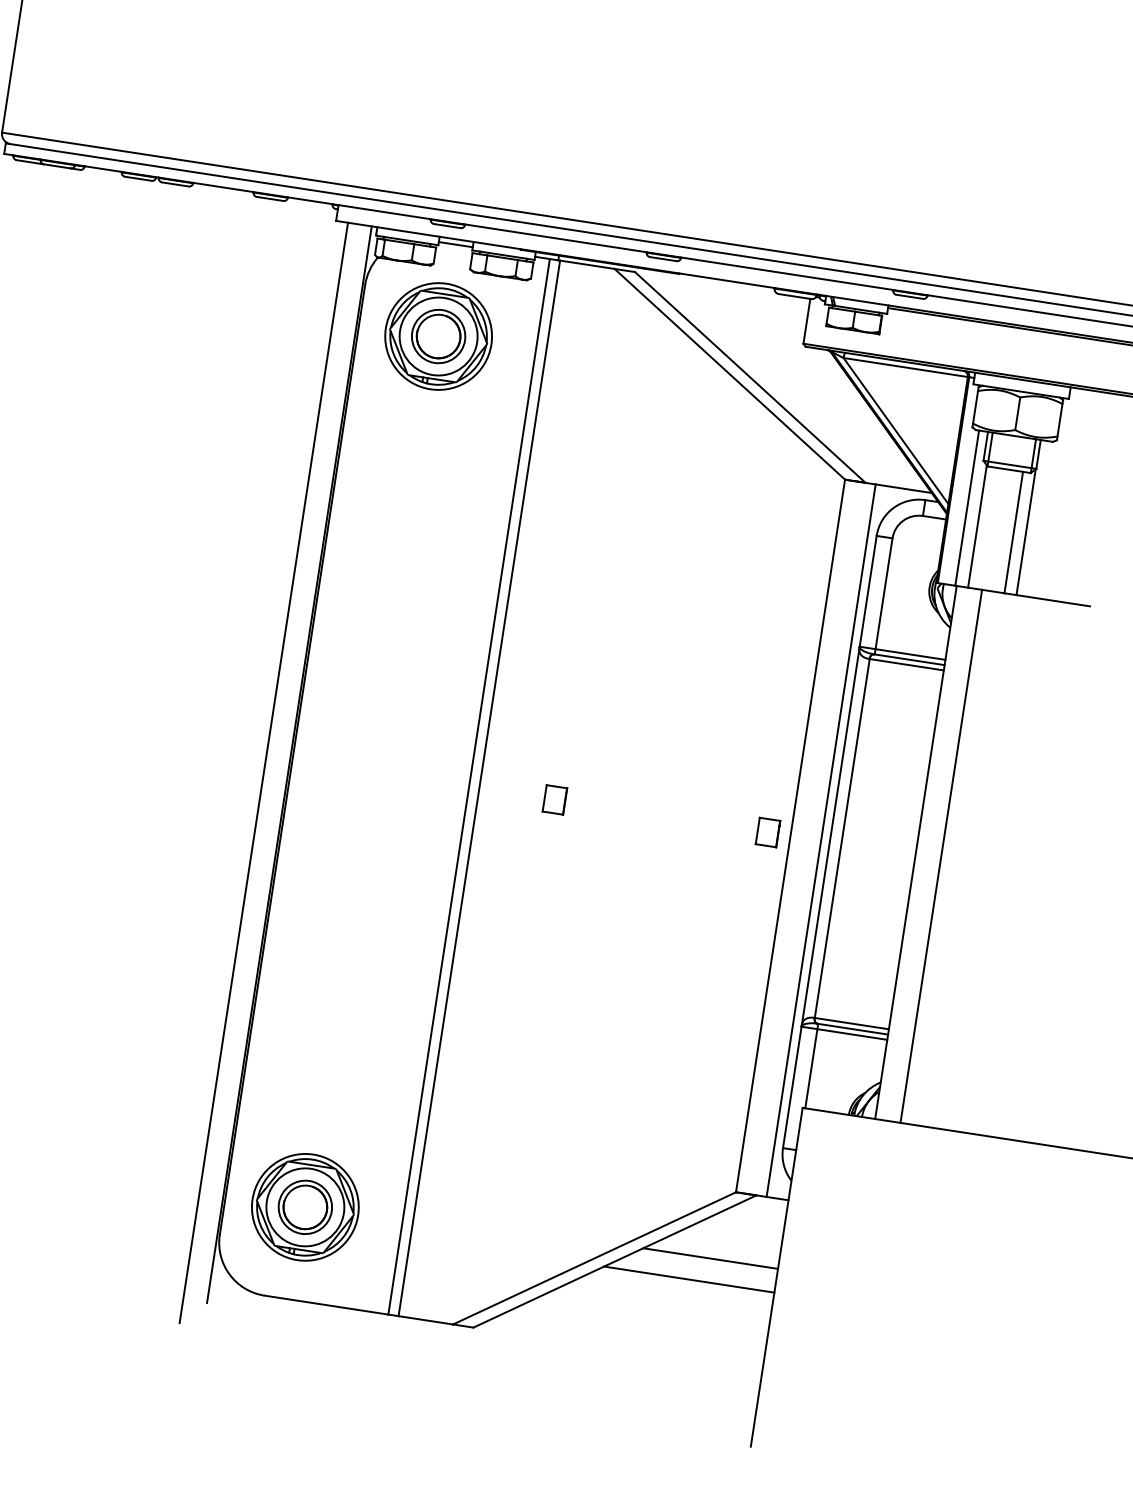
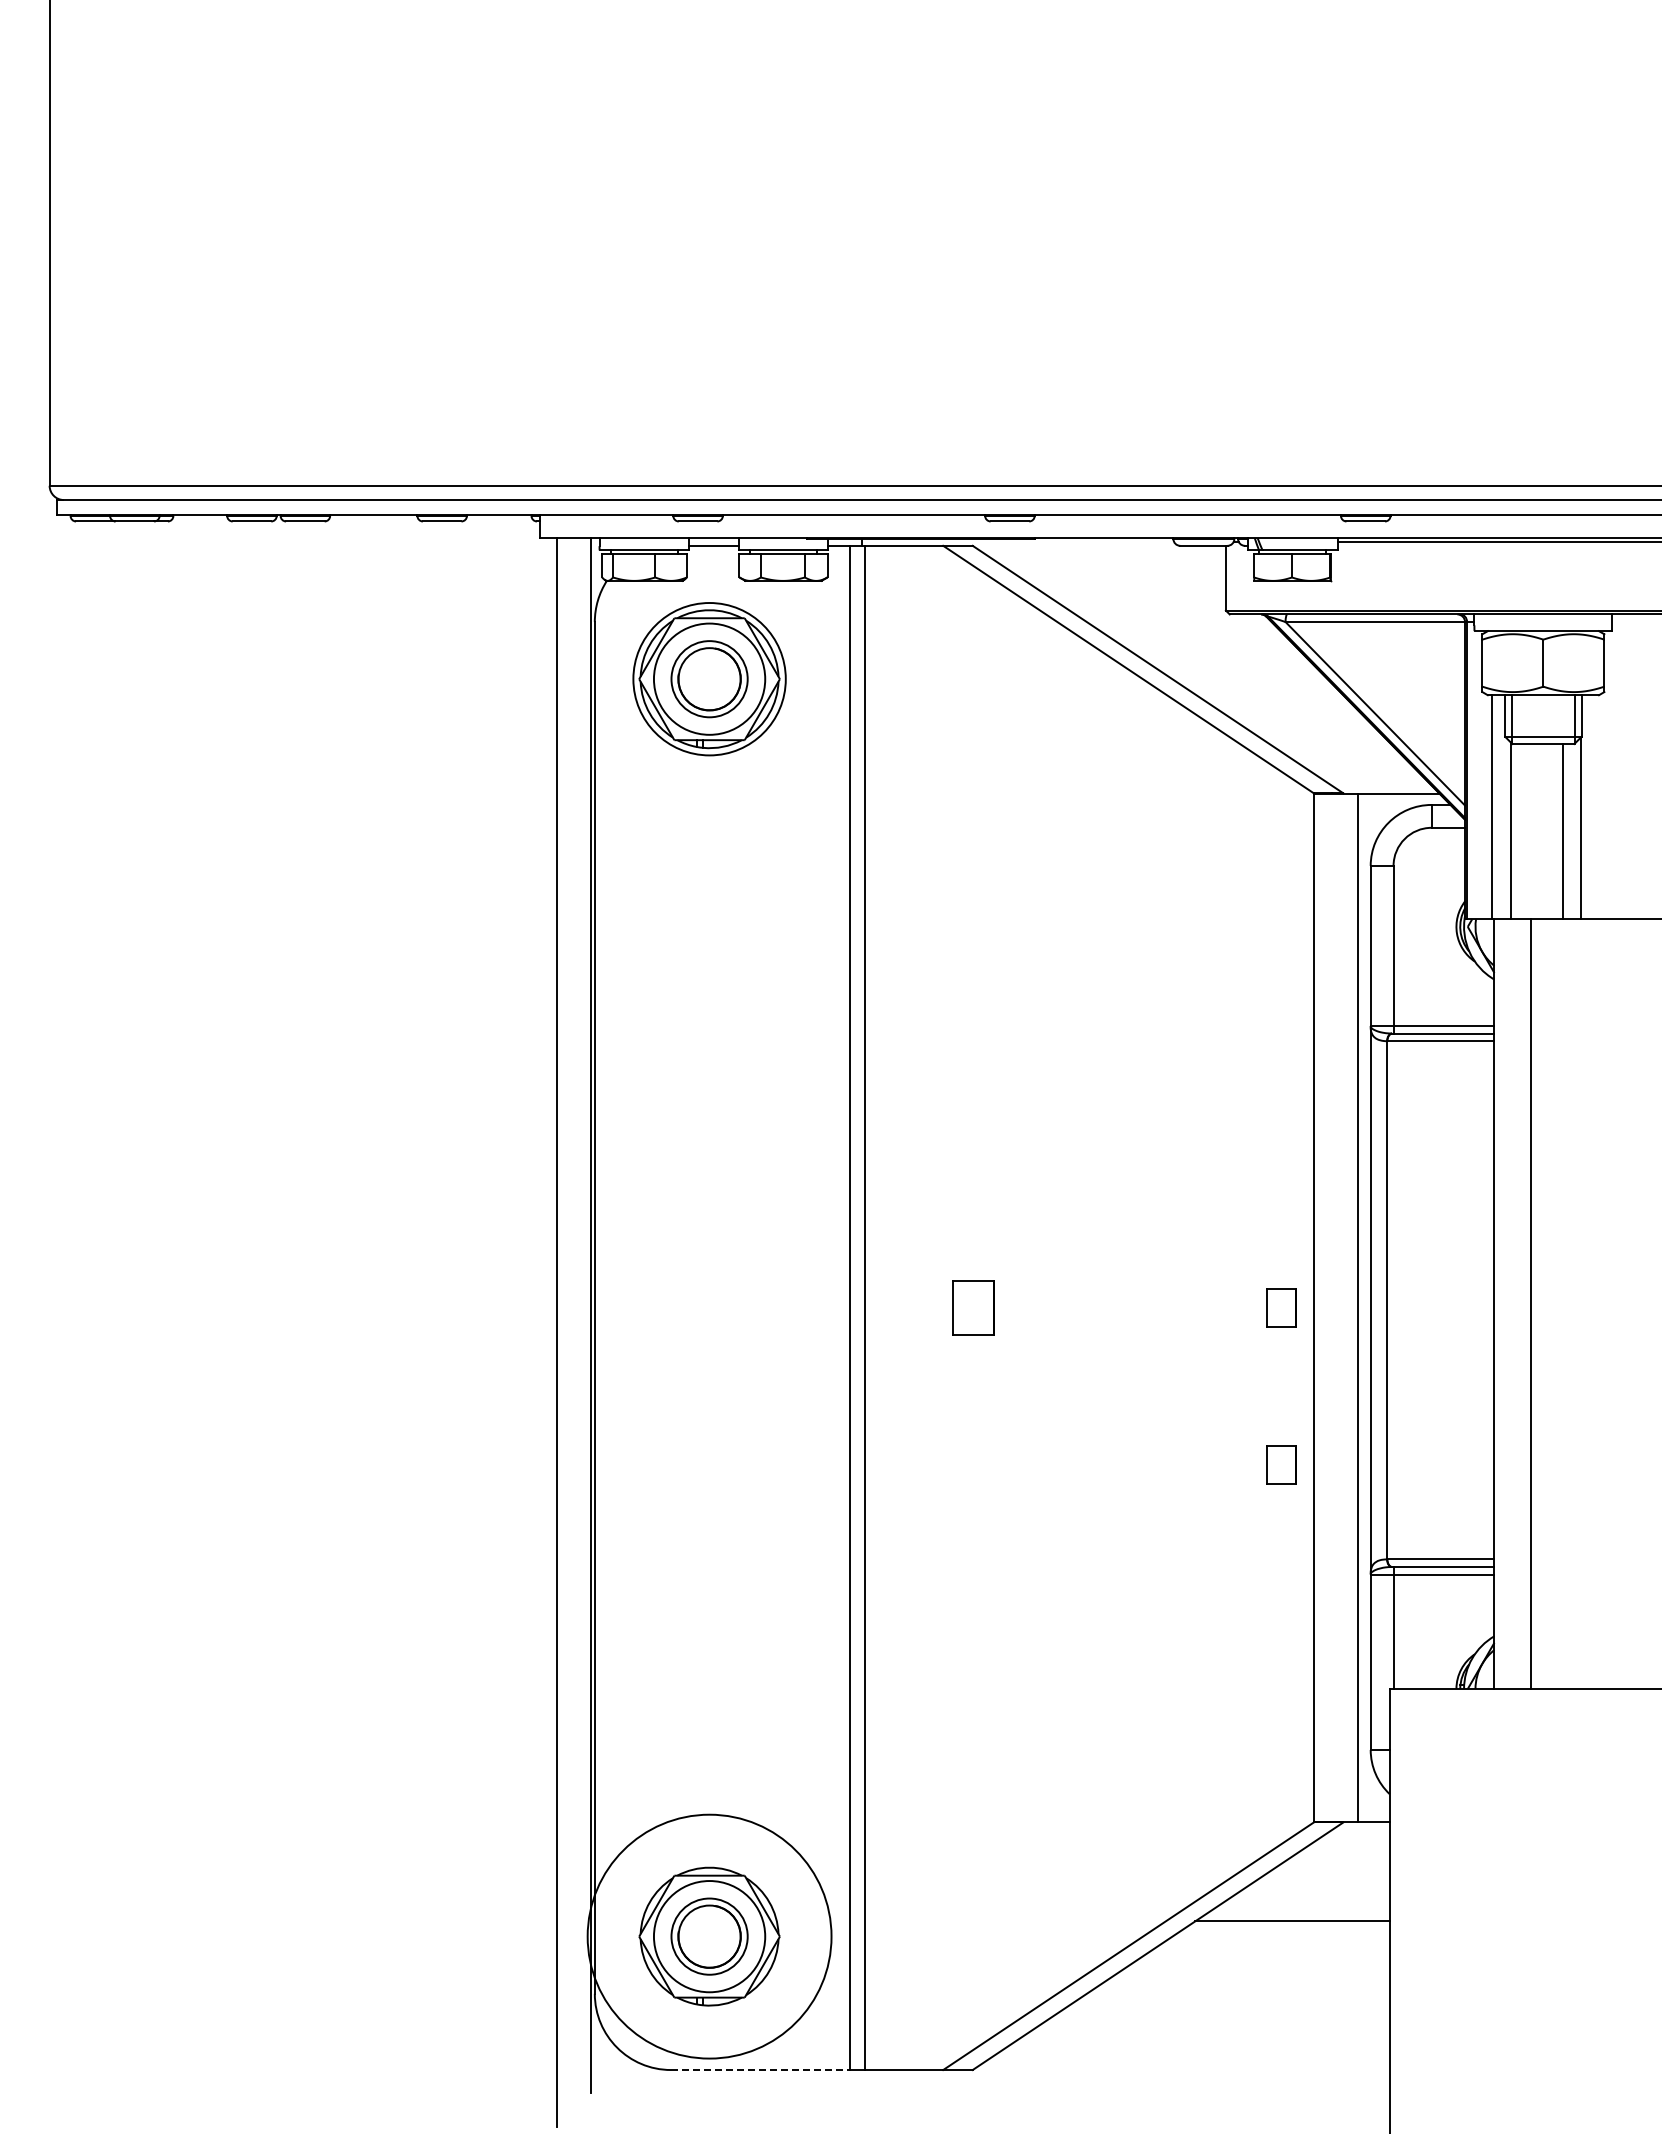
part: (554, 799) -> (973, 1307), size x1.4
part: (751, 940) -> (1281, 1464), added
circle: (305, 1207) -> (709, 1936), size x1.6
line: (689, 1279) -> (1266, 1955), removed
line: (326, 1305) -> (760, 2070), solid -> dashed

